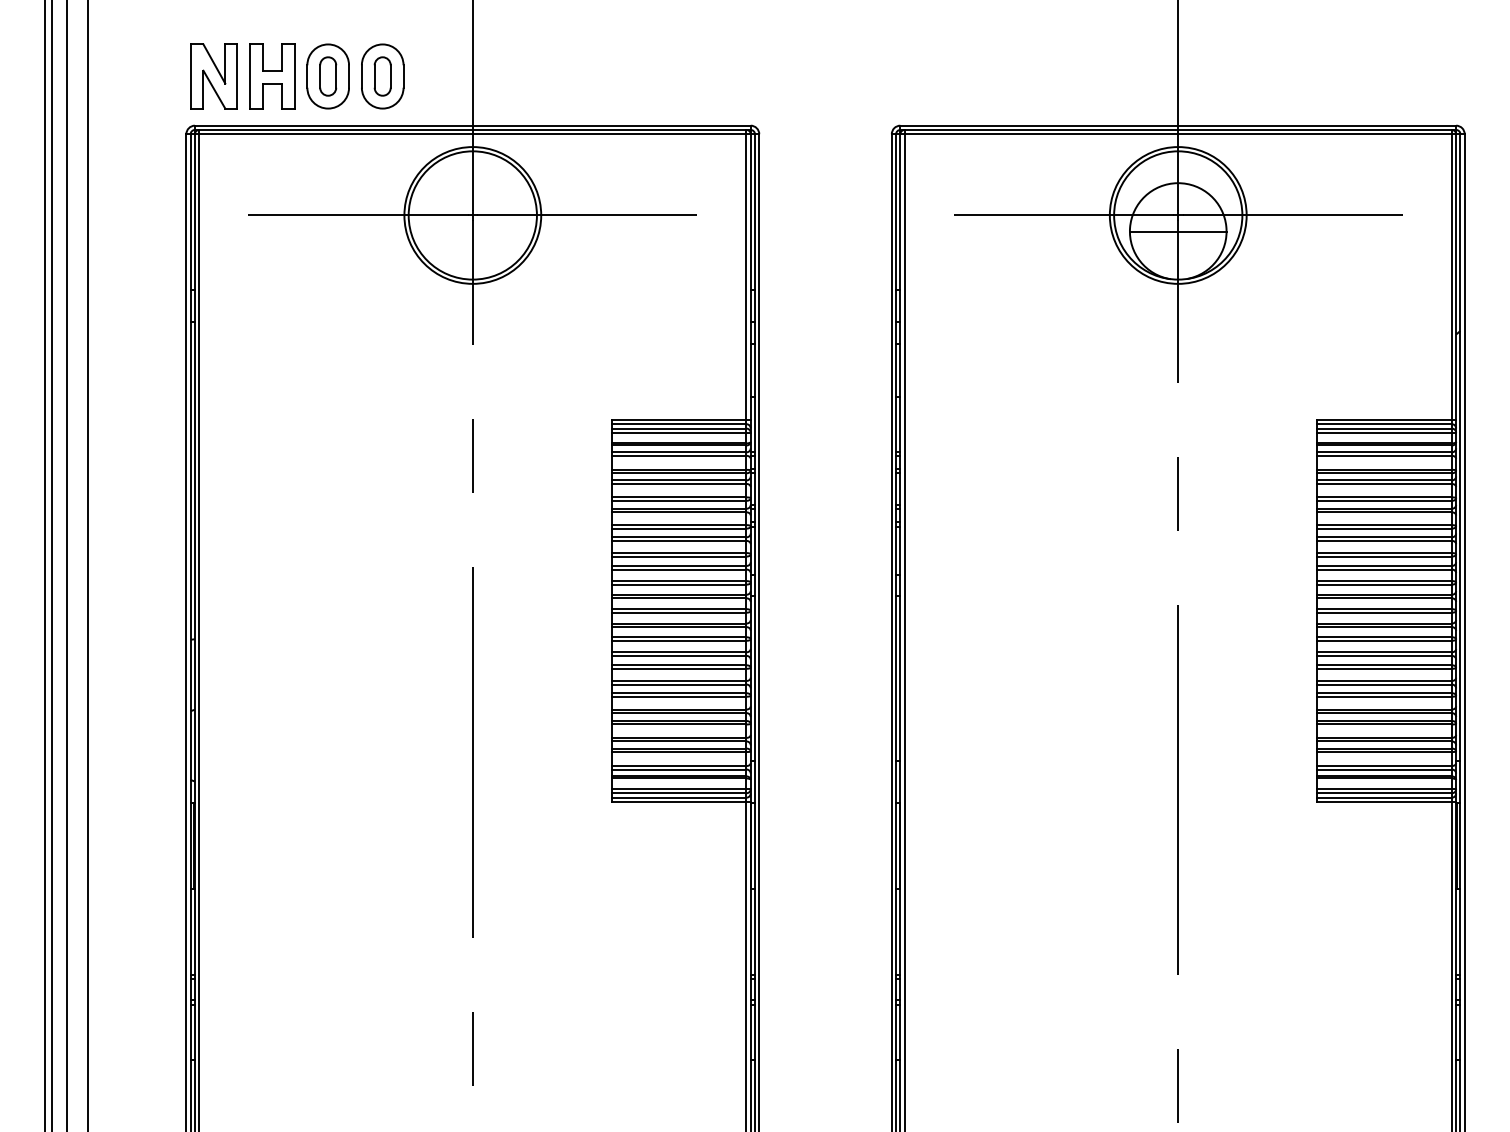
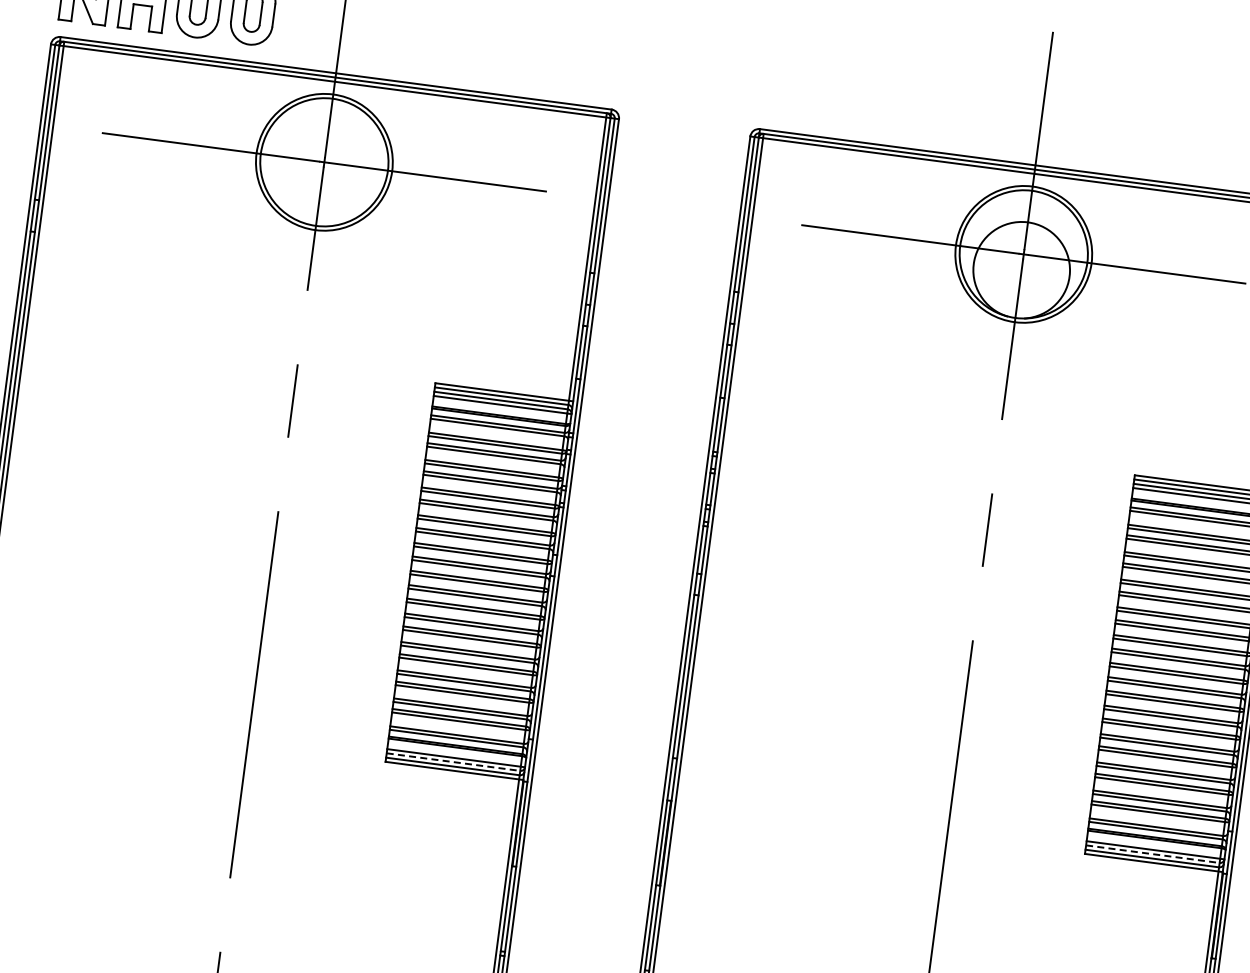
line: (1177, 231) -> (1020, 270), removed
line: (679, 793) -> (453, 762), solid -> dashed
line: (1385, 793) -> (1153, 854), solid -> dashed

